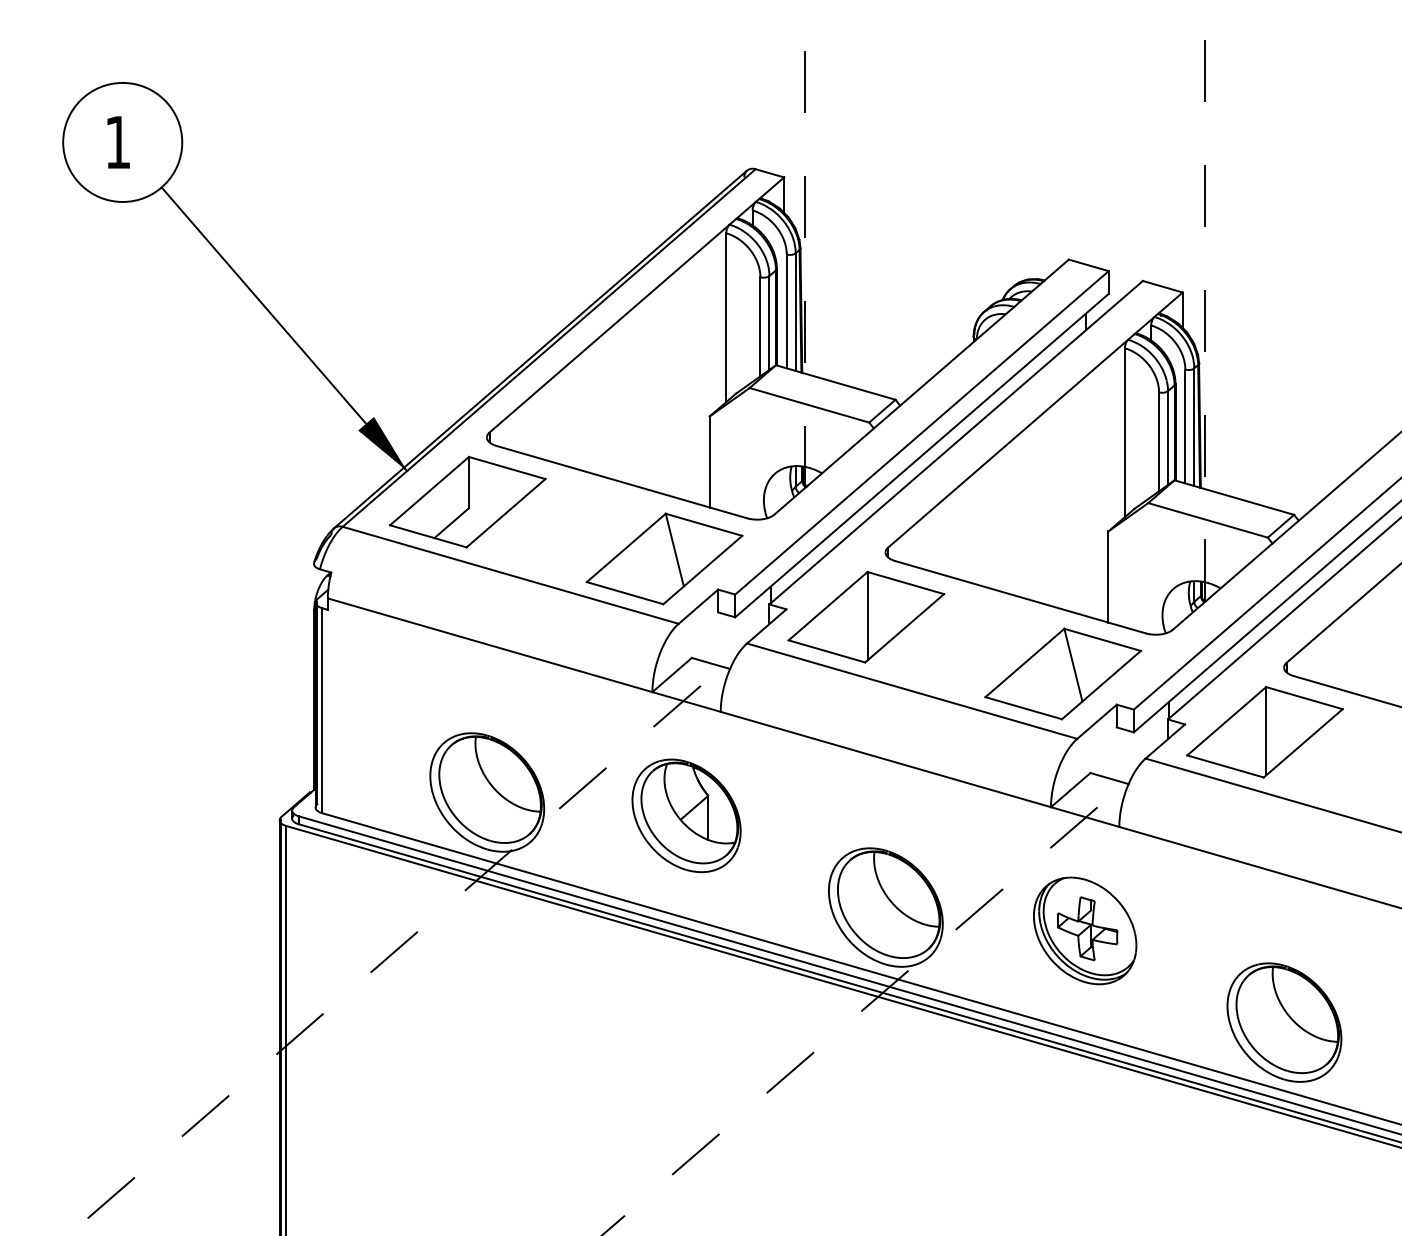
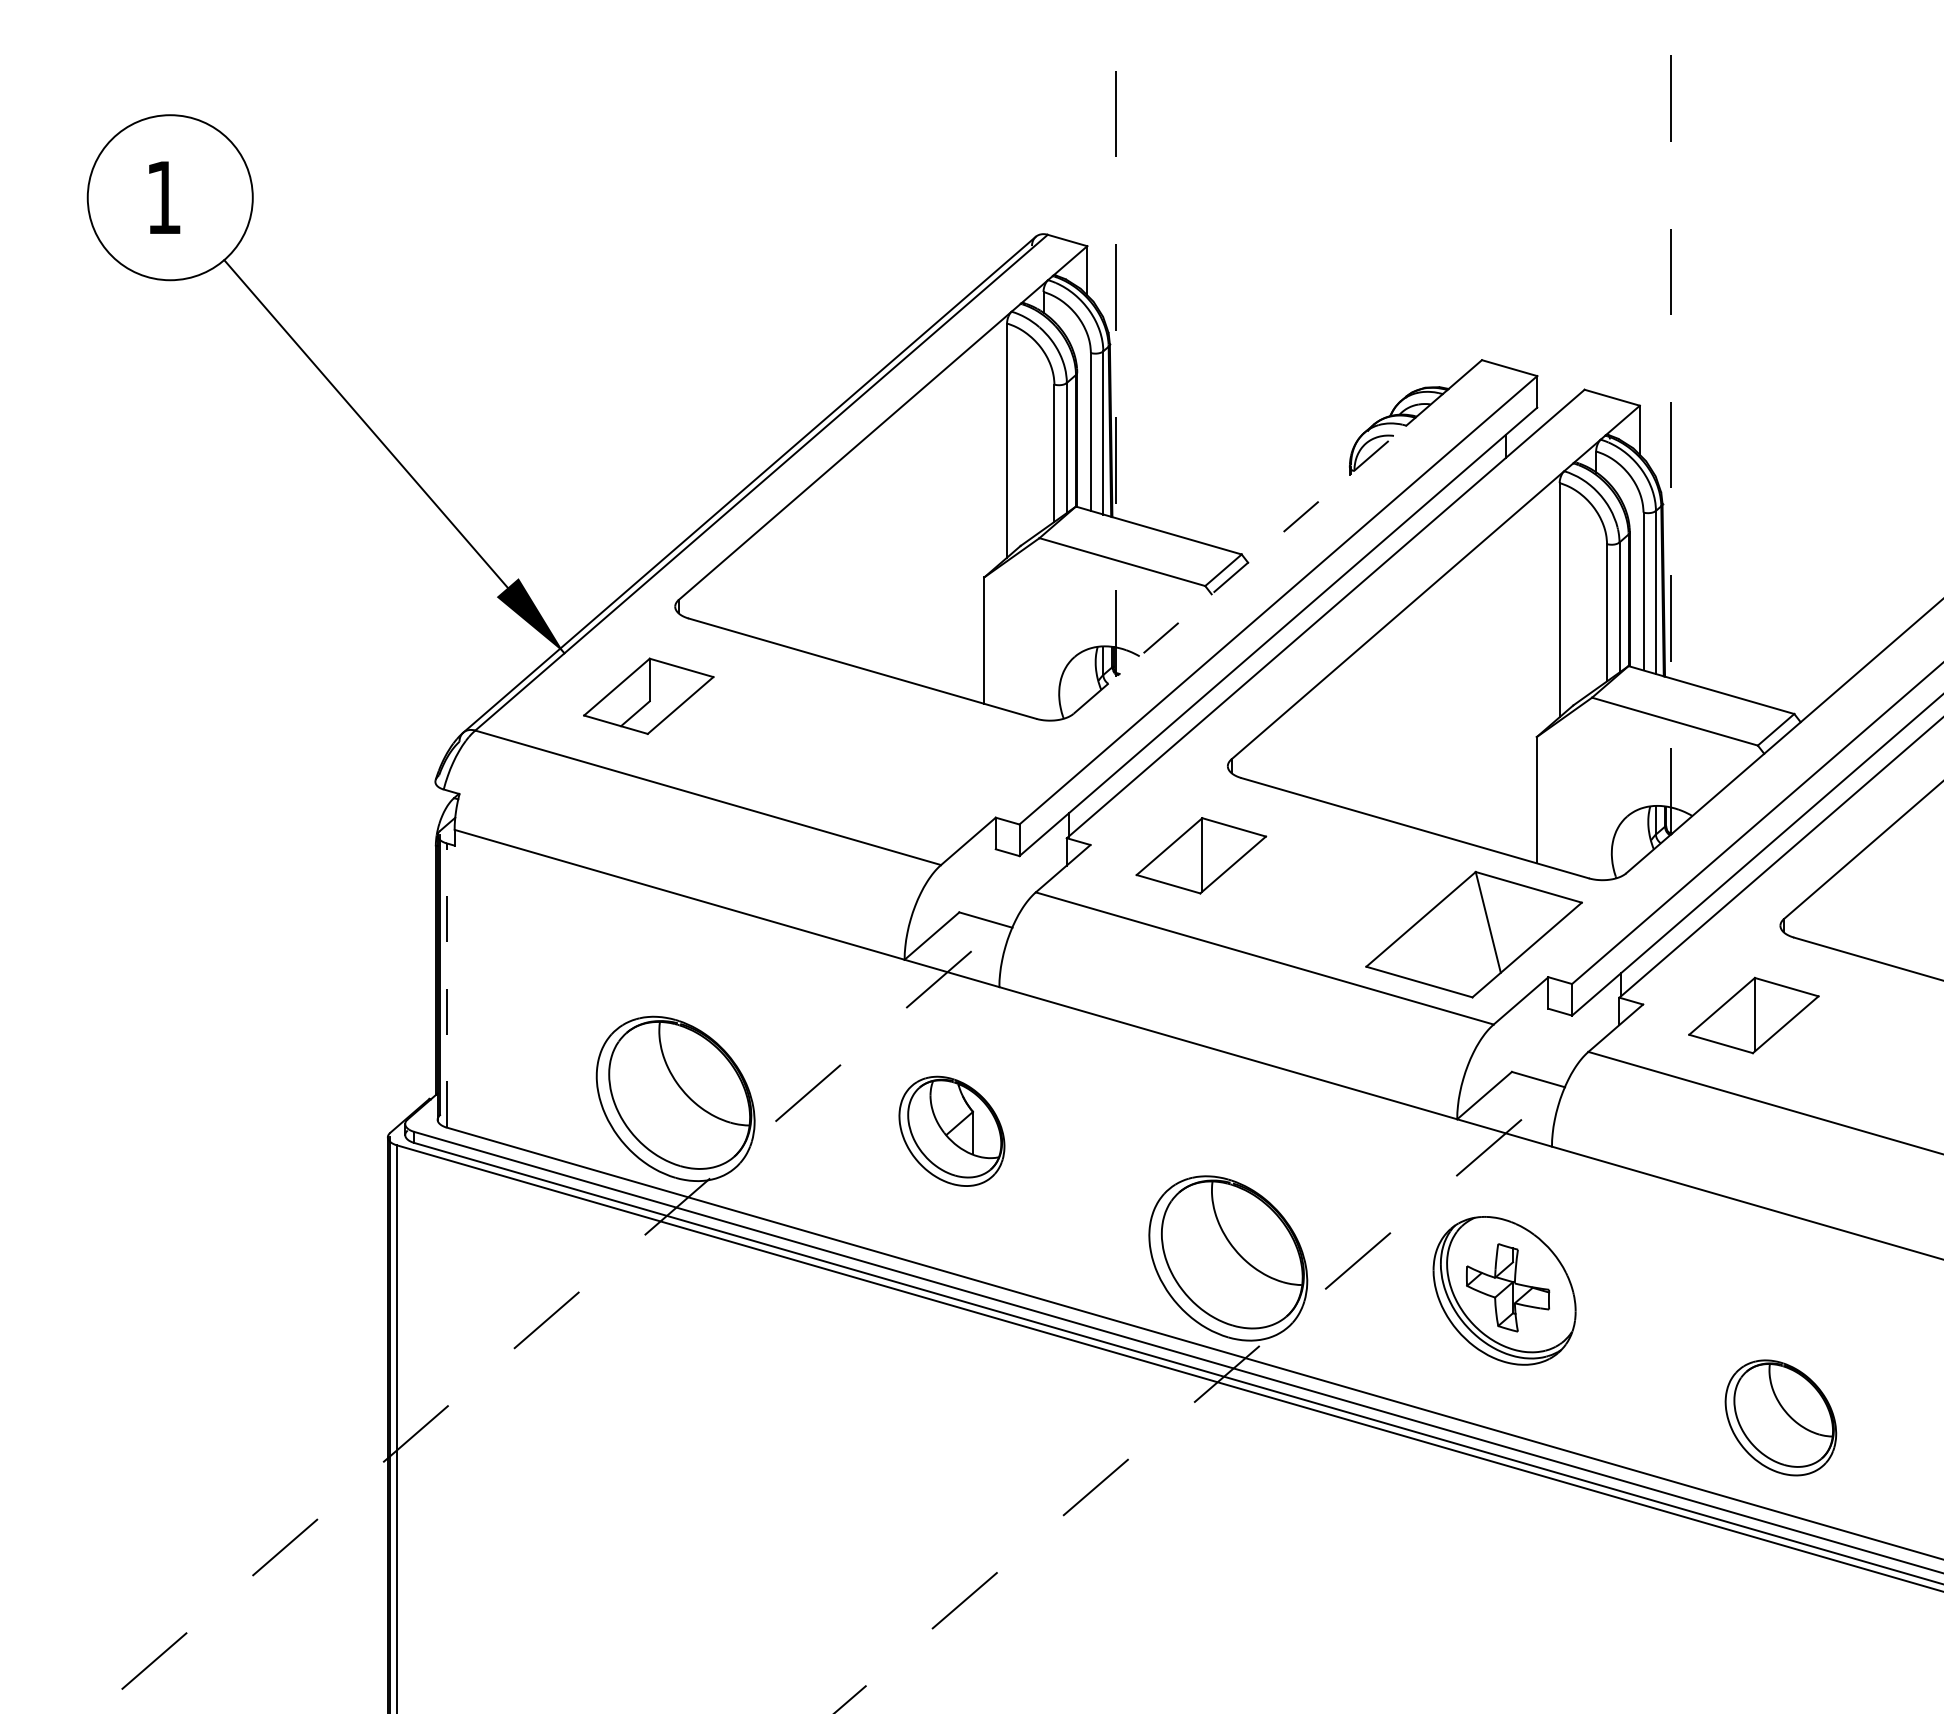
line: (894, 410) -> (1240, 569), solid -> dashed
part: (467, 501) -> (648, 695), size x0.6
part: (664, 558) -> (921, 774), removed
part: (866, 616) -> (1201, 854), size x0.6
line: (322, 710) -> (447, 985), solid -> dashed
part: (1264, 732) -> (1753, 1015), size x0.6
part: (686, 815) -> (951, 1130), size x0.7
part: (1284, 1022) -> (1780, 1417), size x0.7

